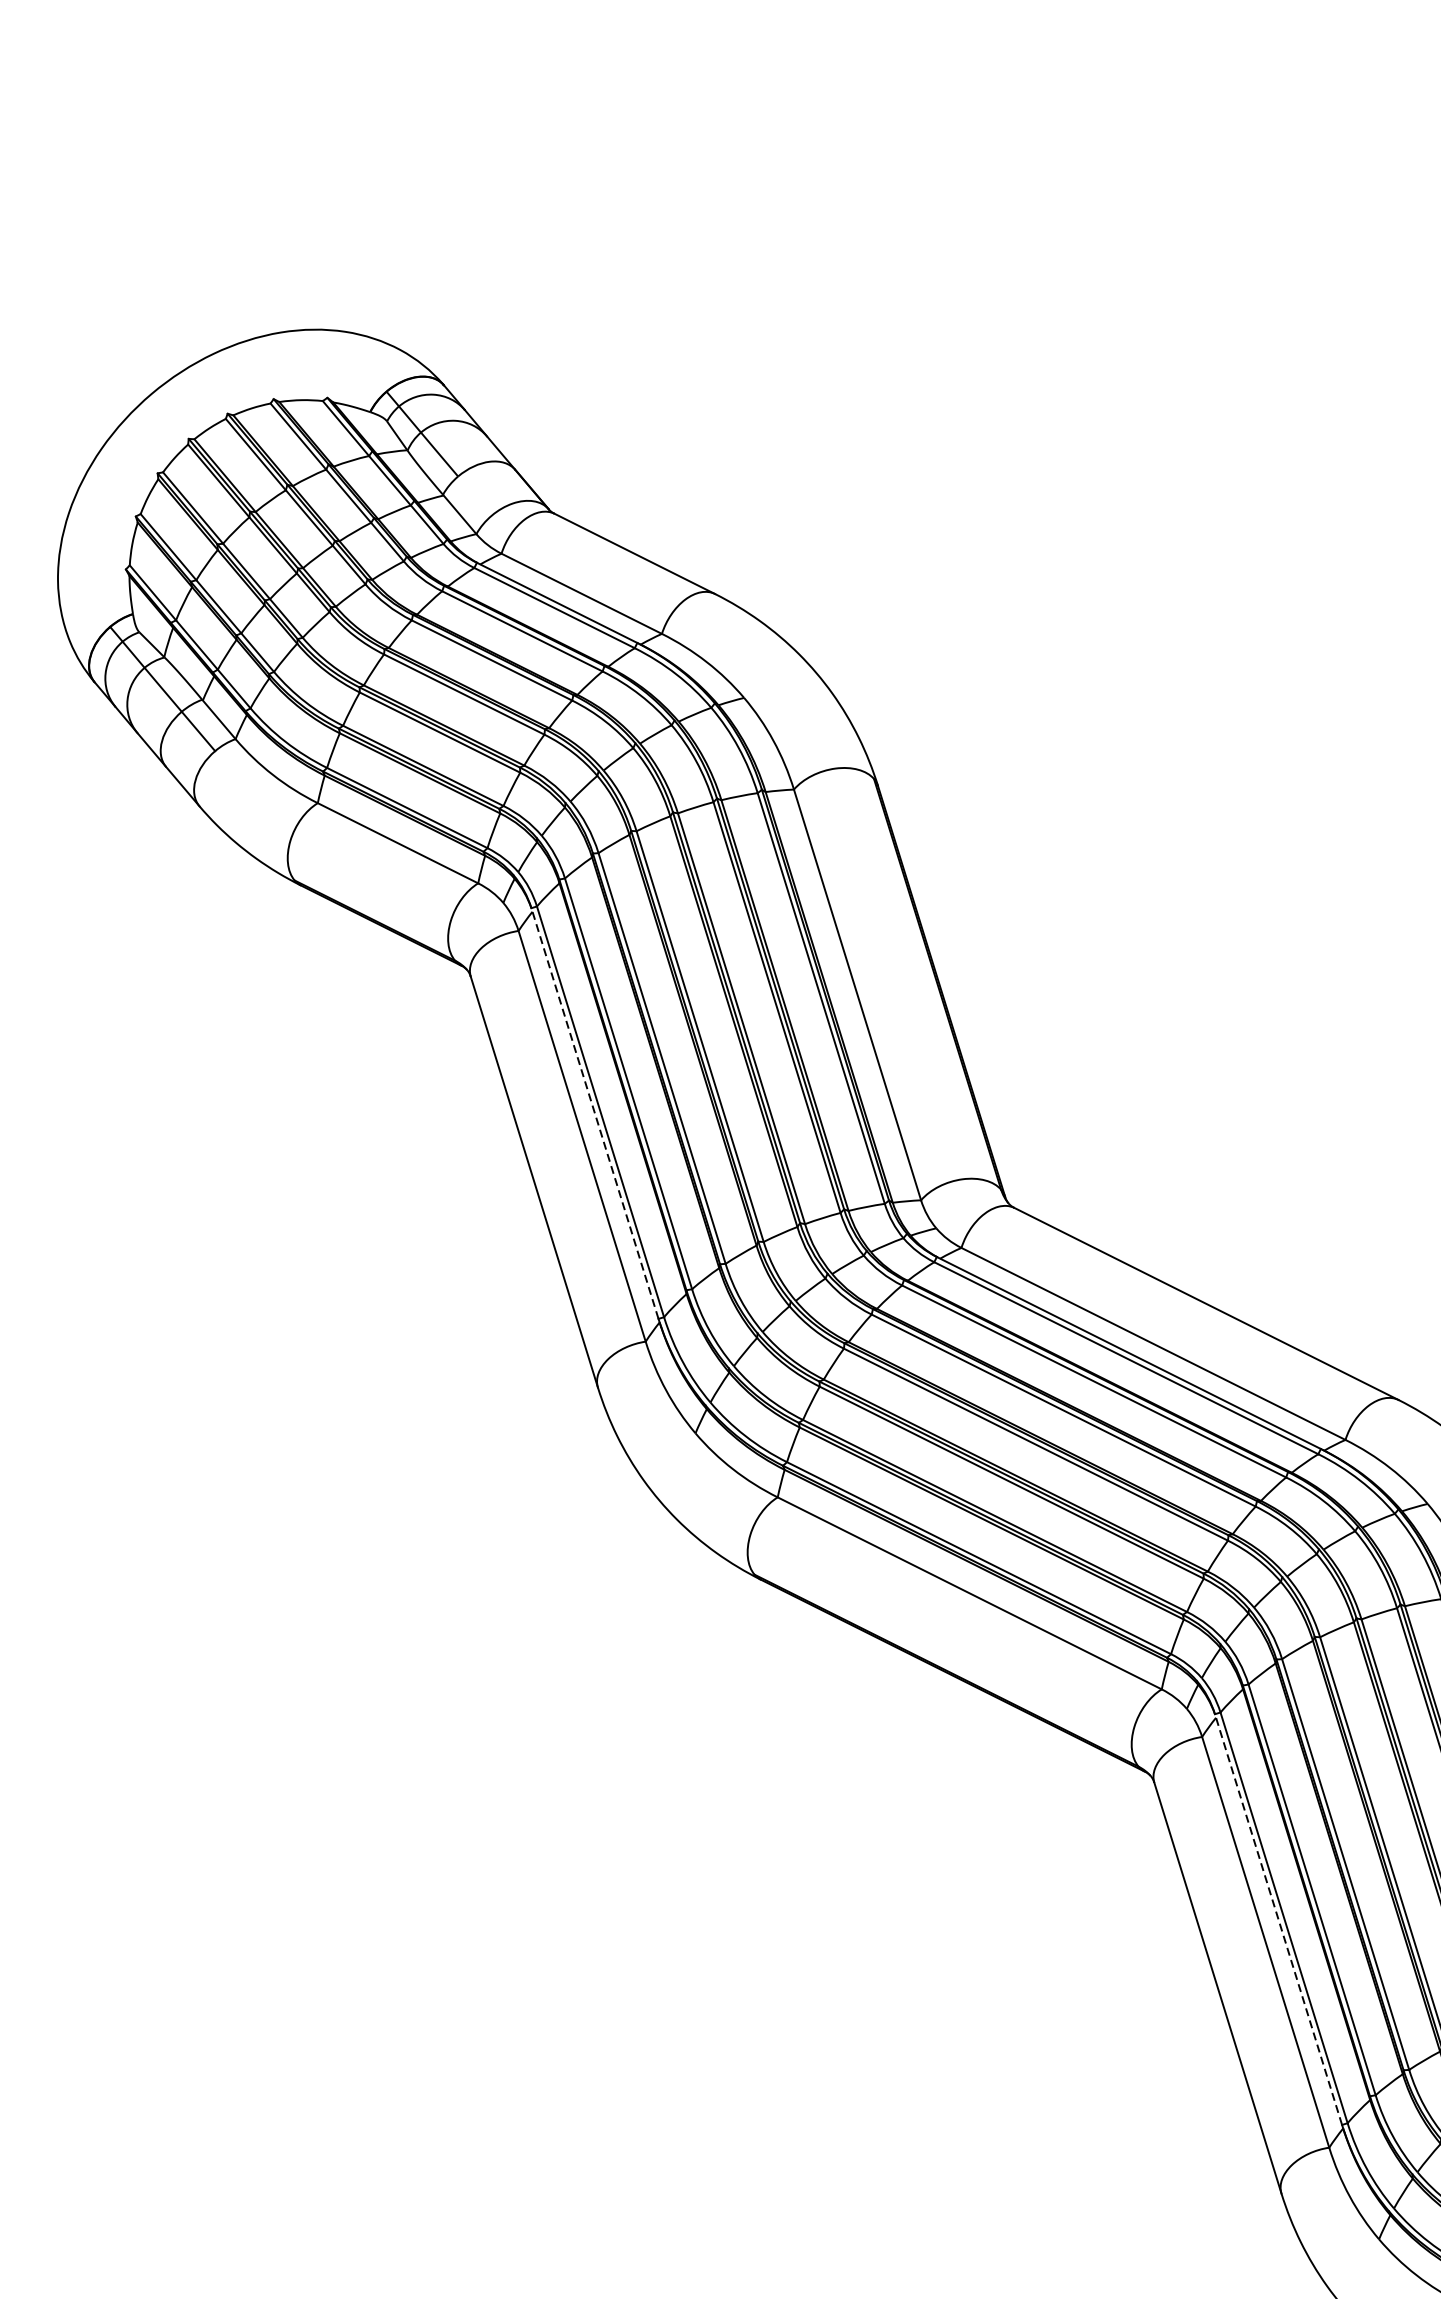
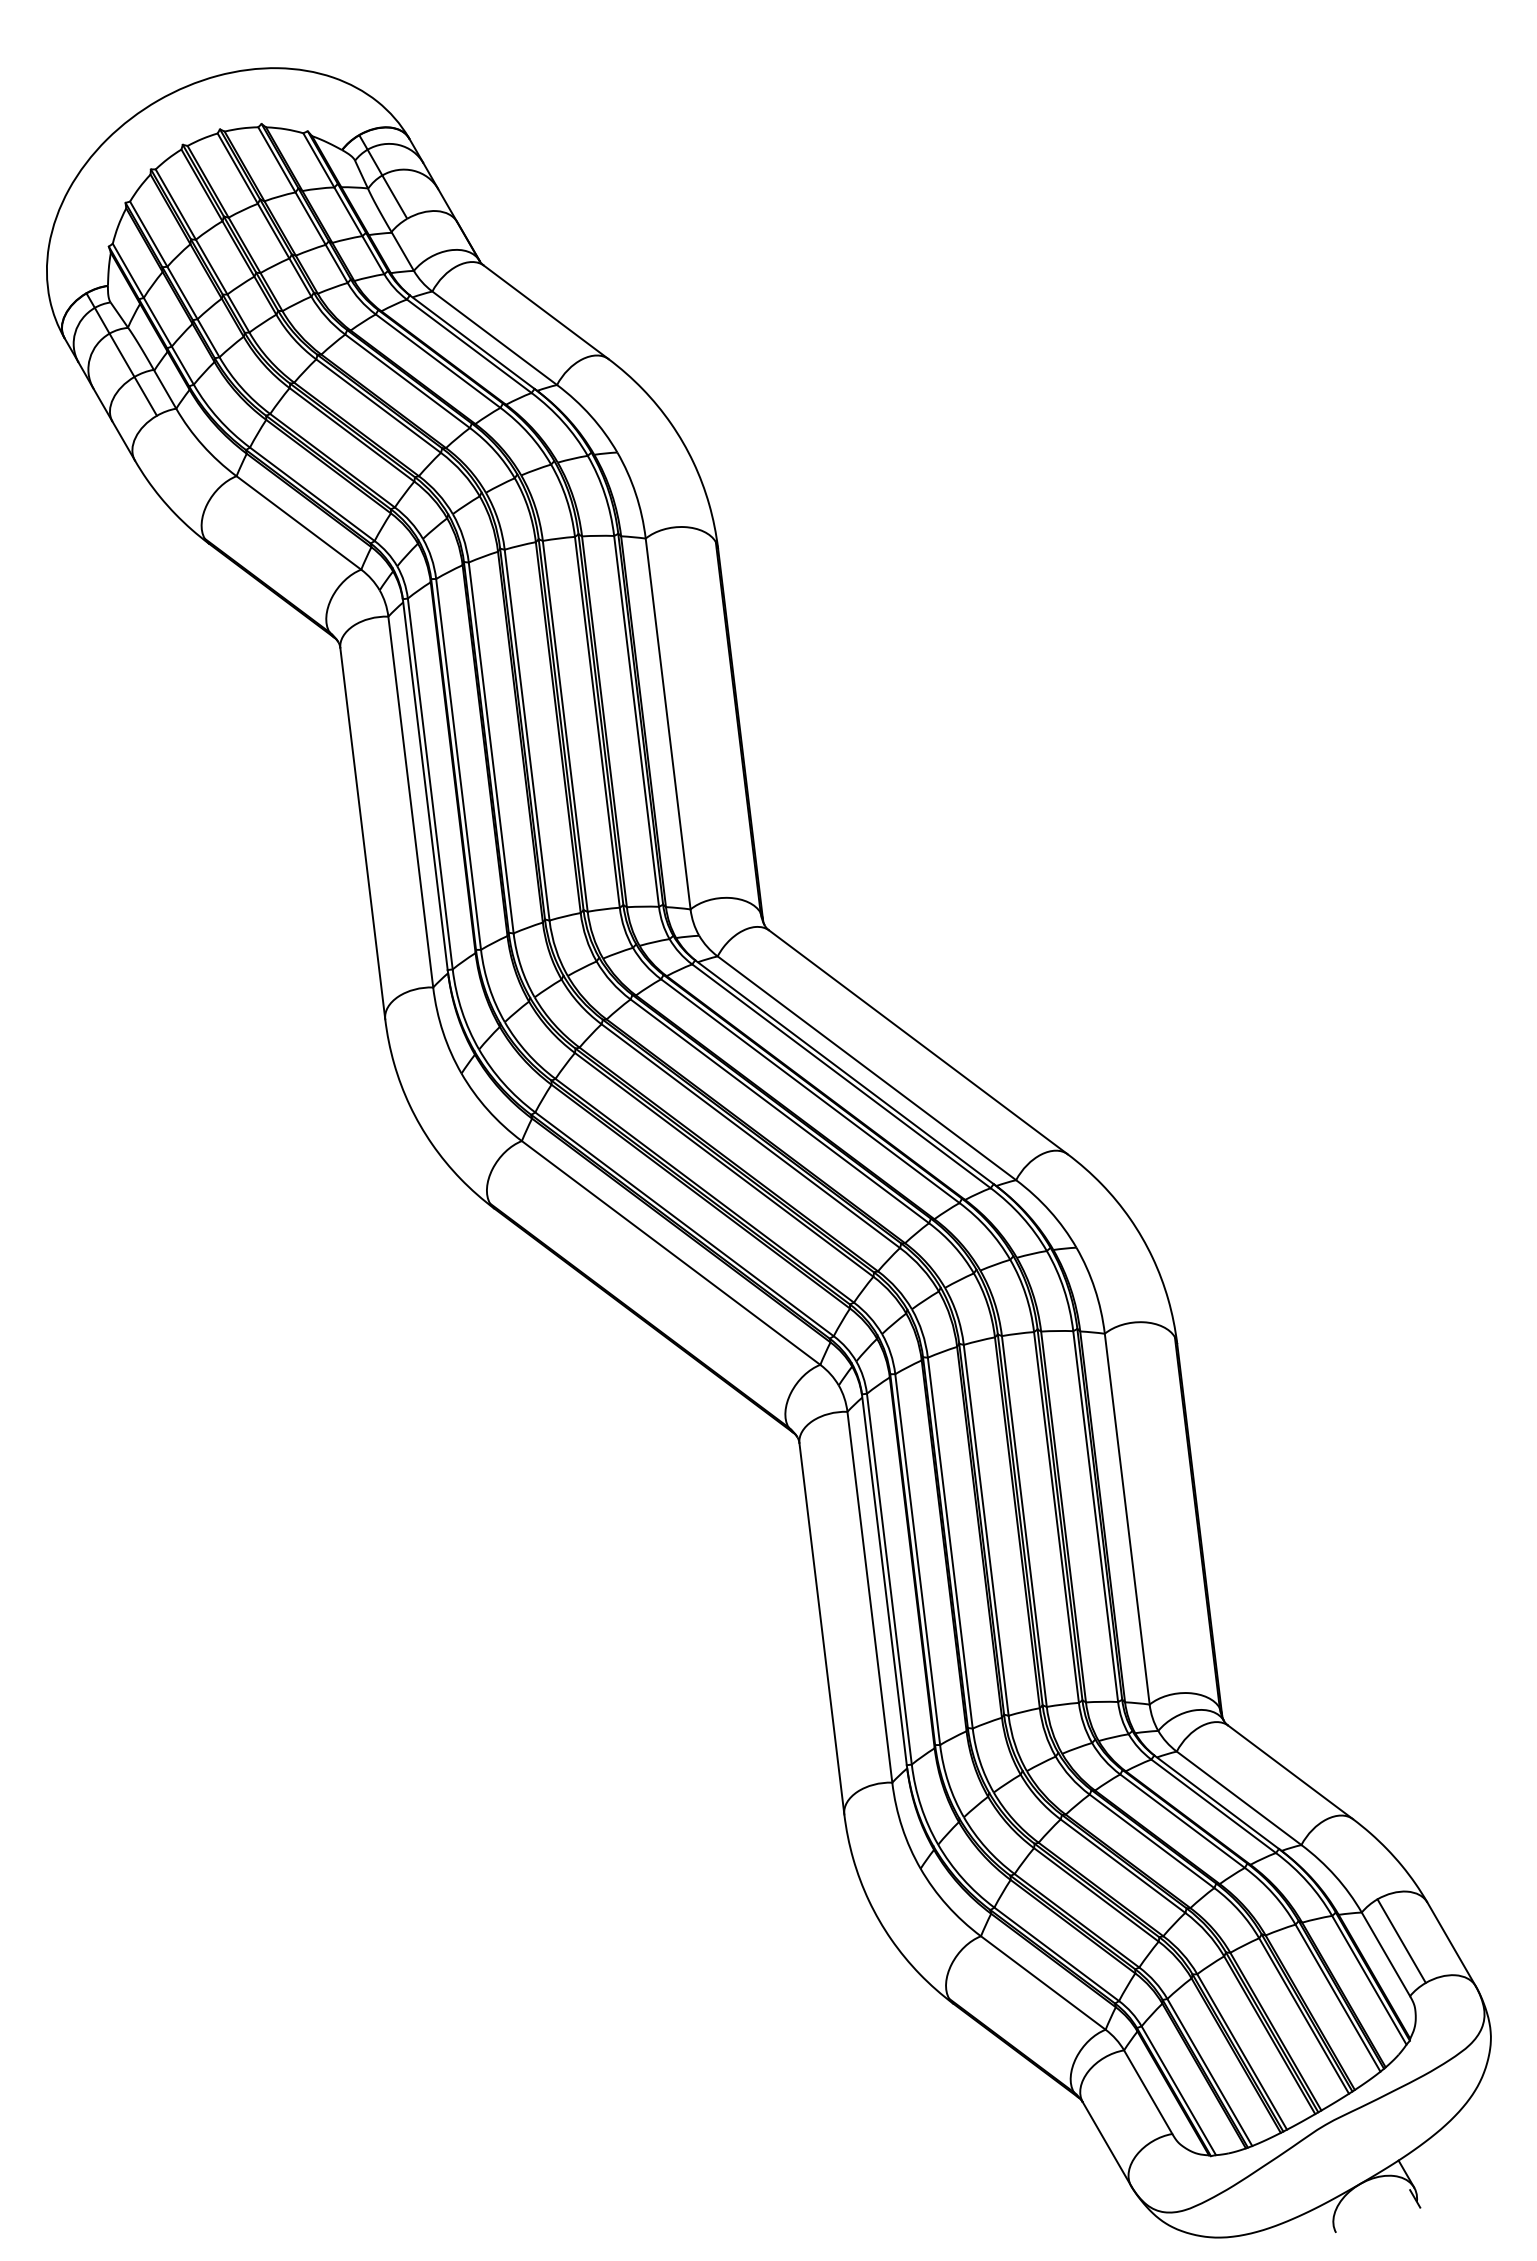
line: (595, 1113) -> (425, 784), dashed -> solid
line: (1278, 1919) -> (884, 1579), dashed -> solid

